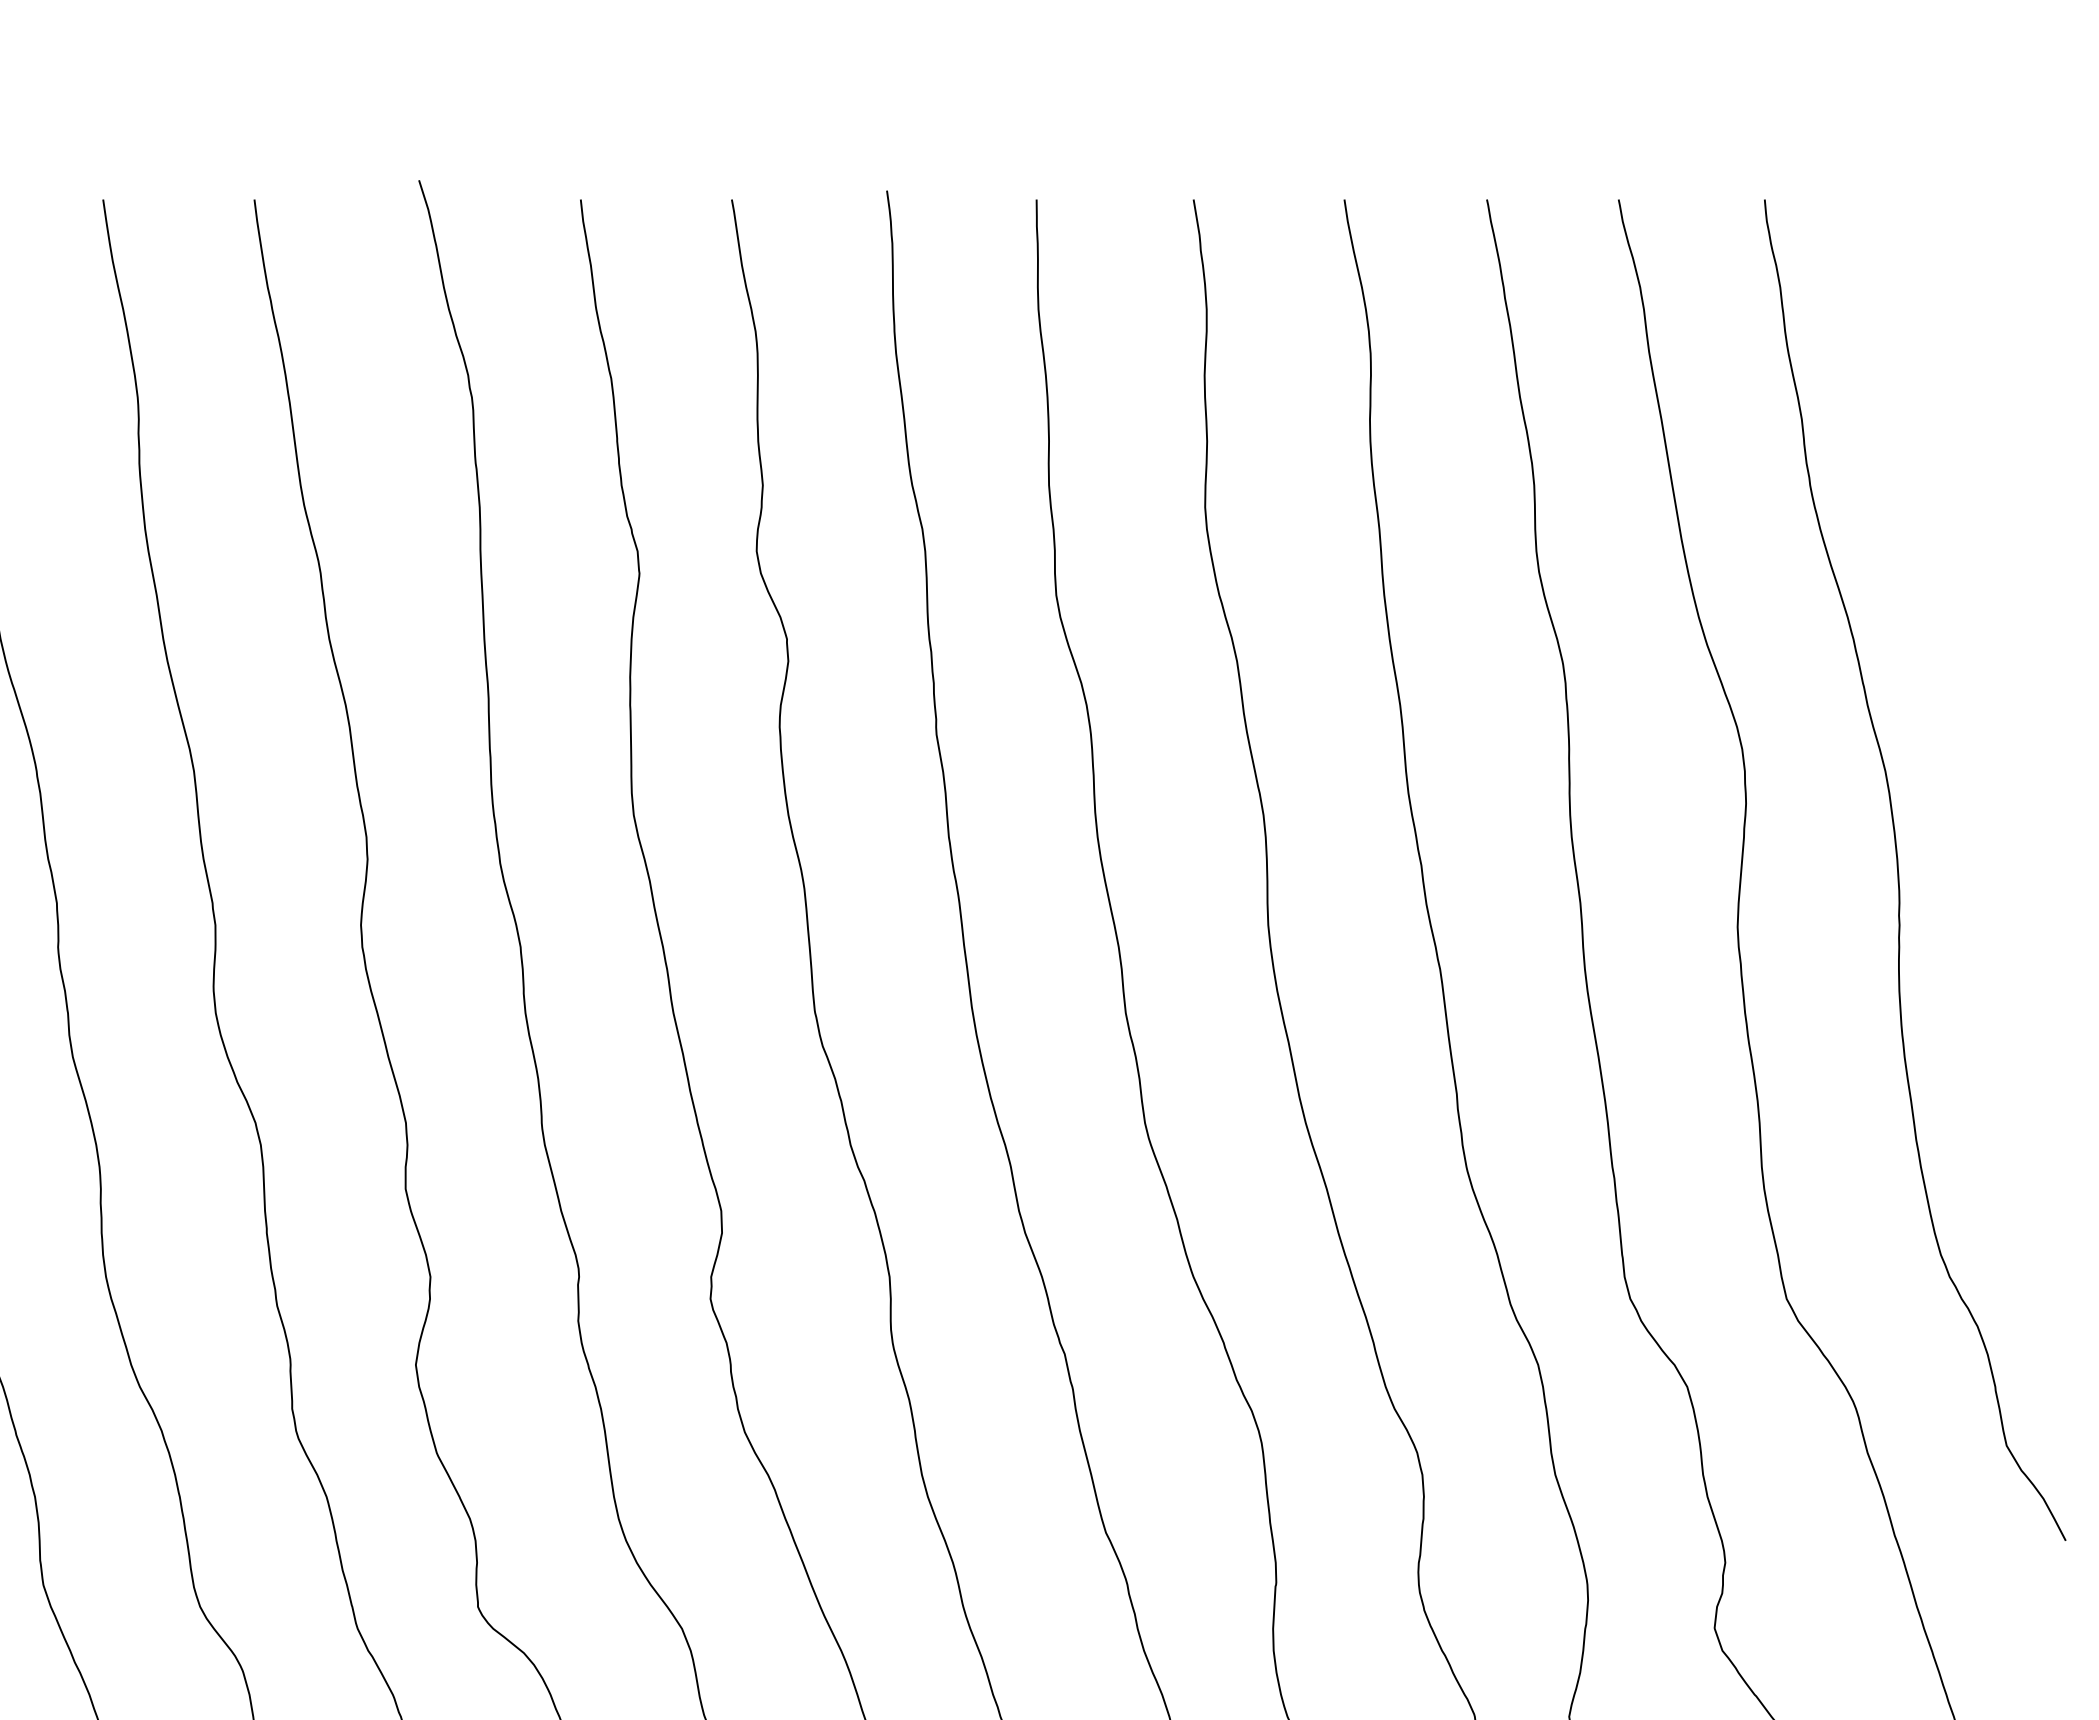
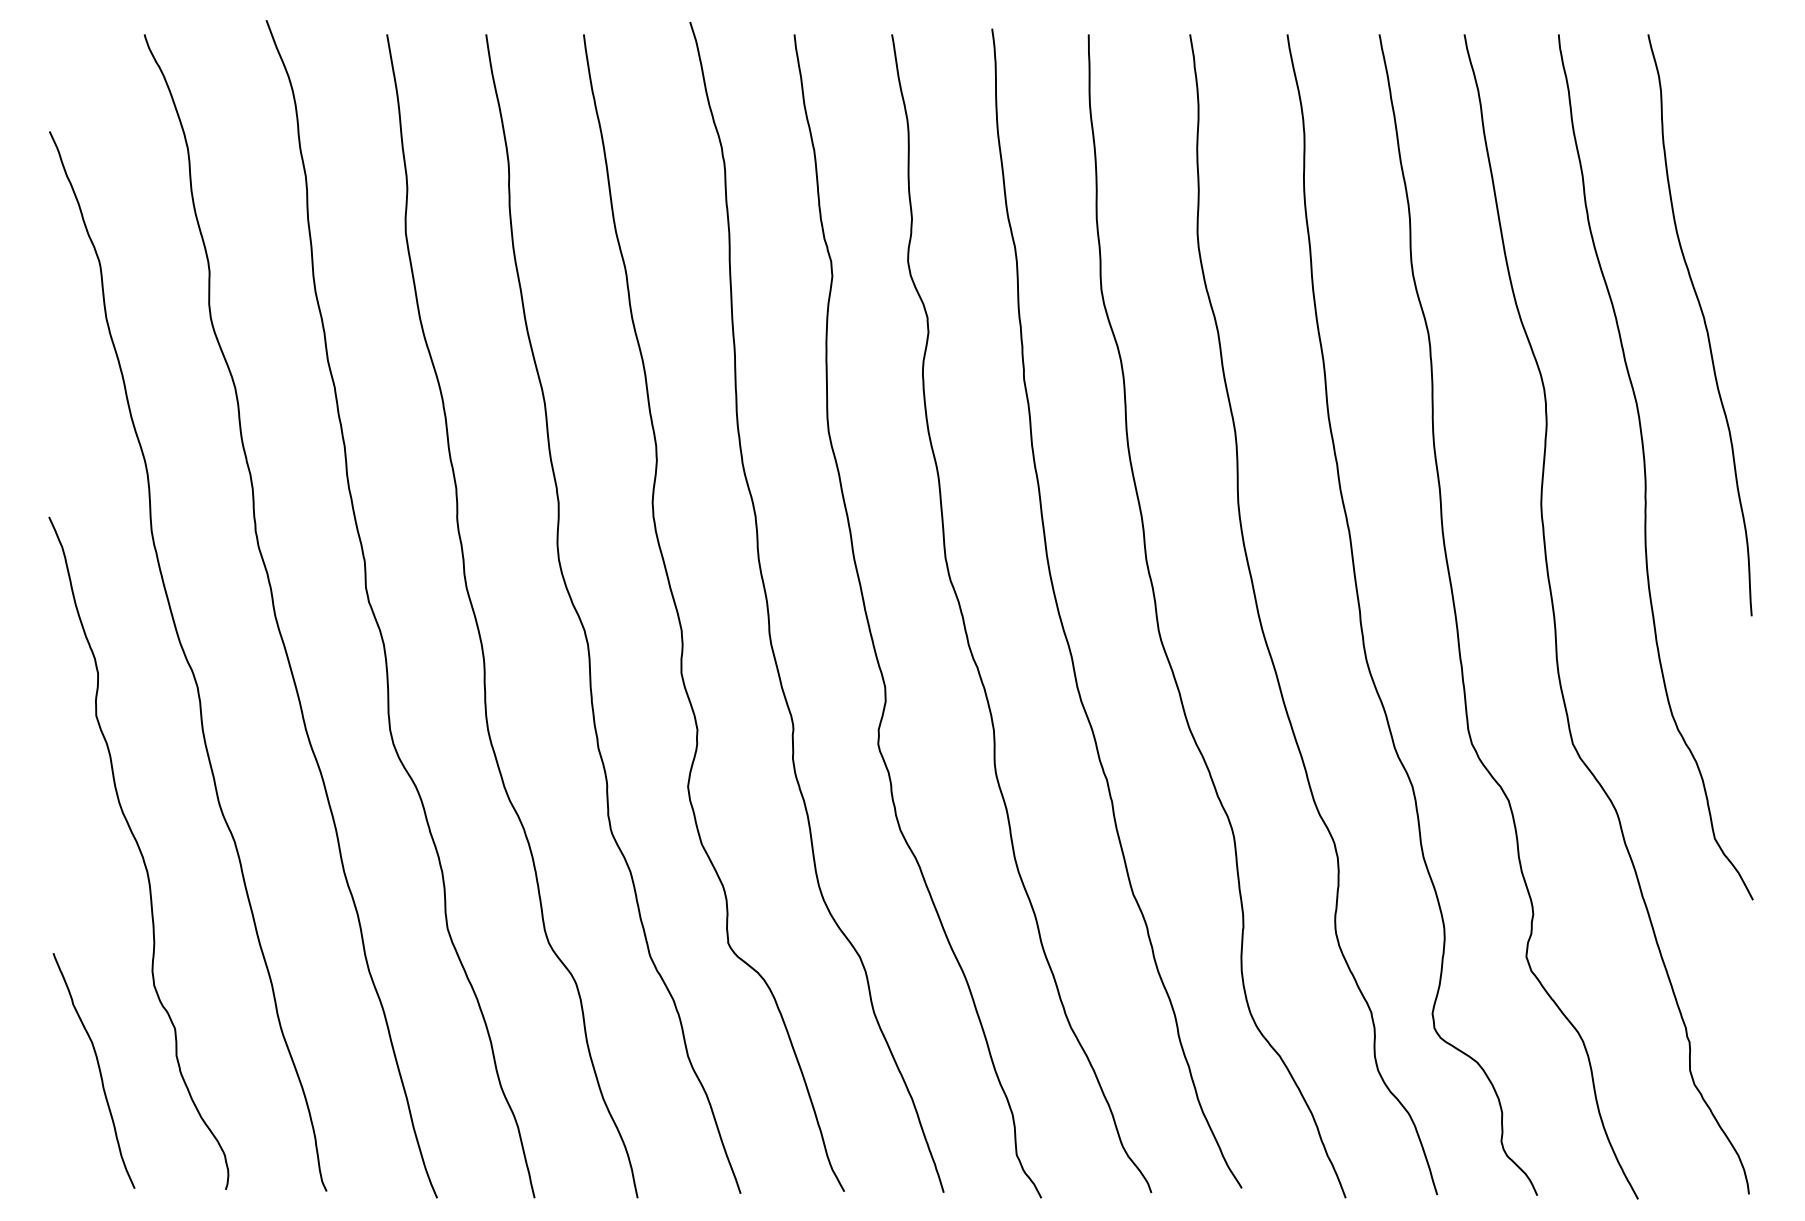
curve: (1990, 650) -> (1704, 325), added

